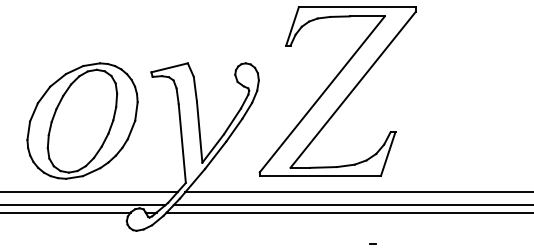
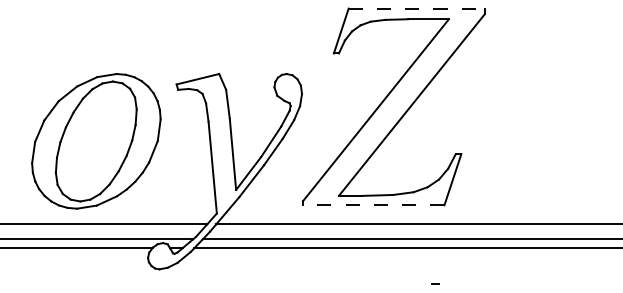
line: (357, 7) -> (417, 8), solid -> dashed
line: (320, 176) -> (373, 205), solid -> dashed

